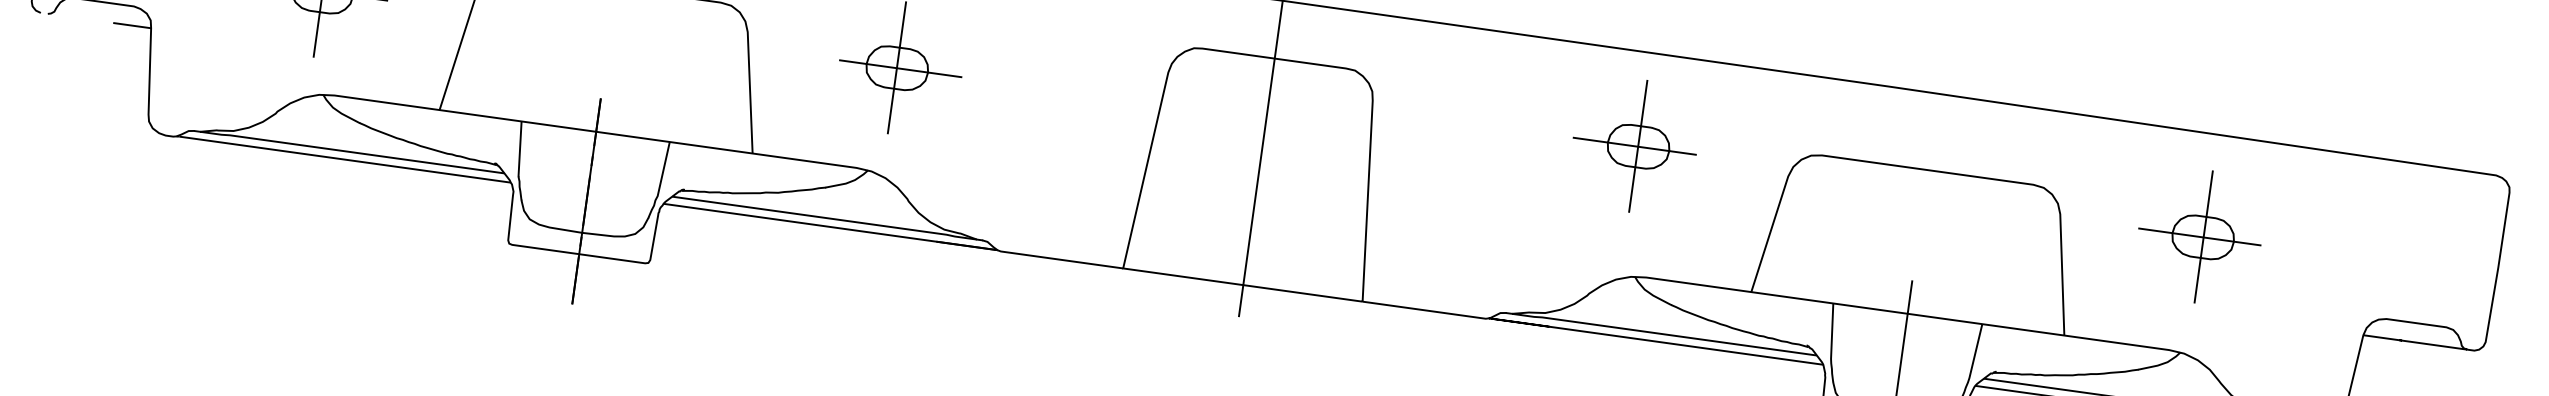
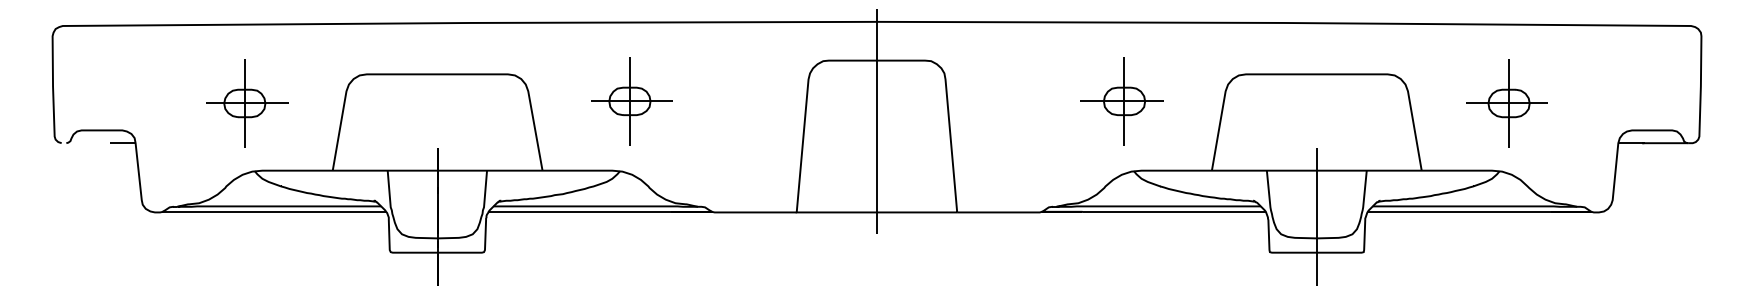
part: (1634, 146) -> (1121, 101), moved
part: (2199, 236) -> (1506, 103), moved

